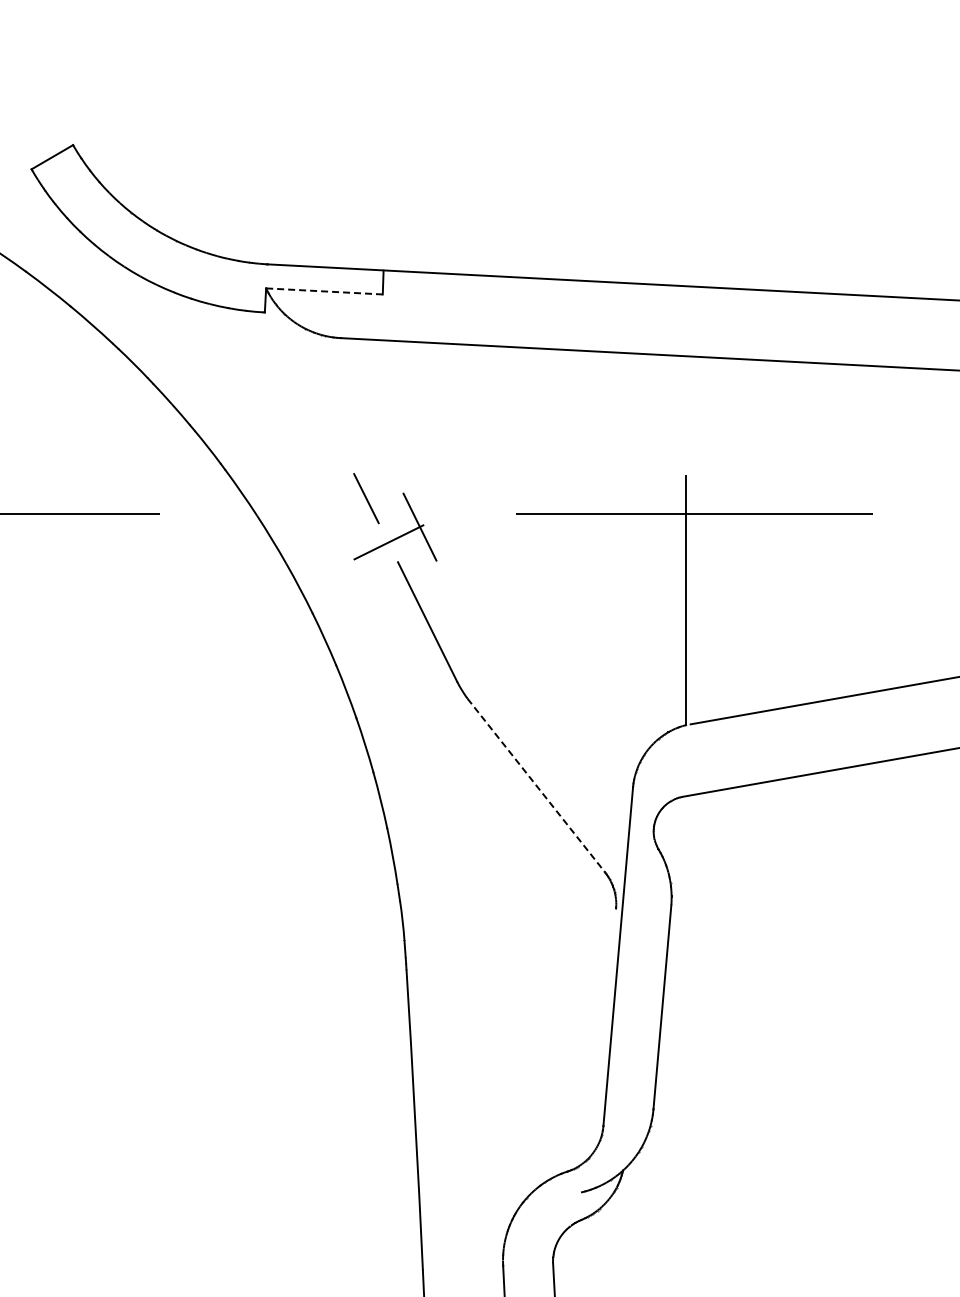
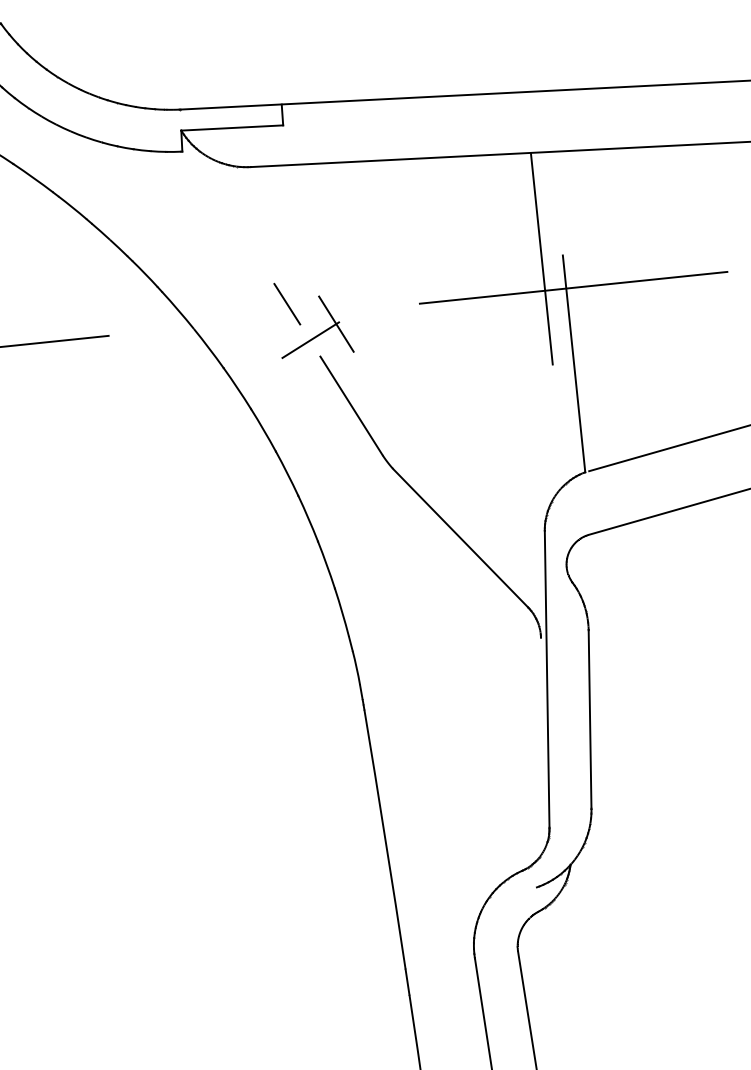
line: (324, 291) -> (232, 128), dashed -> solid
line: (661, 476) -> (541, 258), added
line: (536, 785) -> (460, 538), dashed -> solid

